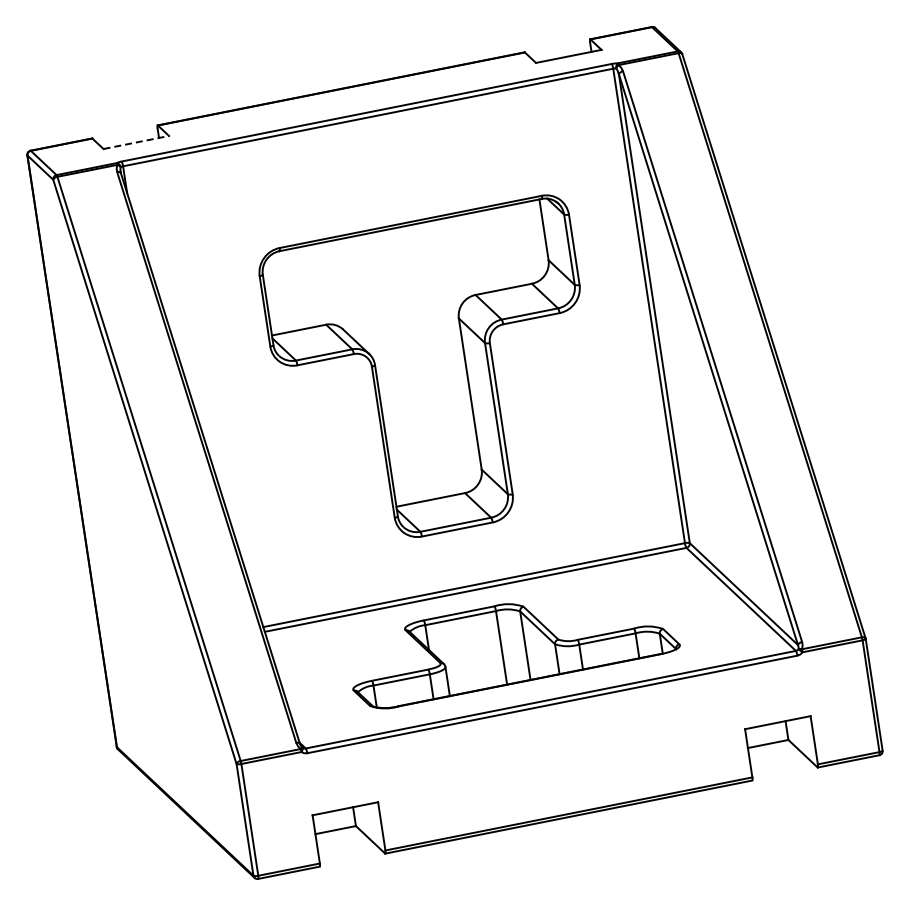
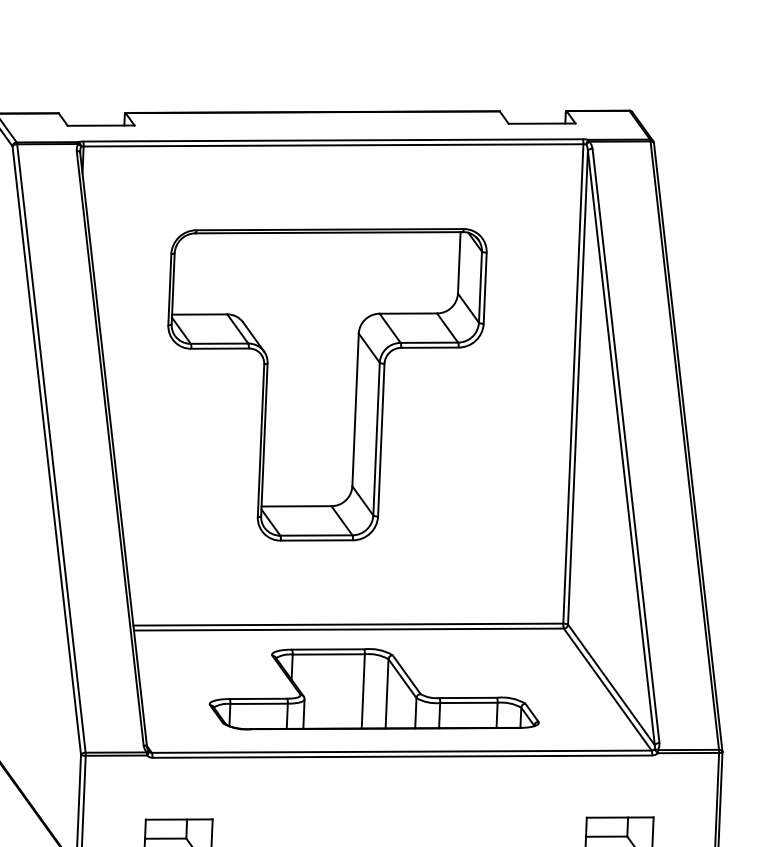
line: (136, 142) -> (101, 125), dashed -> solid
part: (419, 365) -> (311, 372), moved

